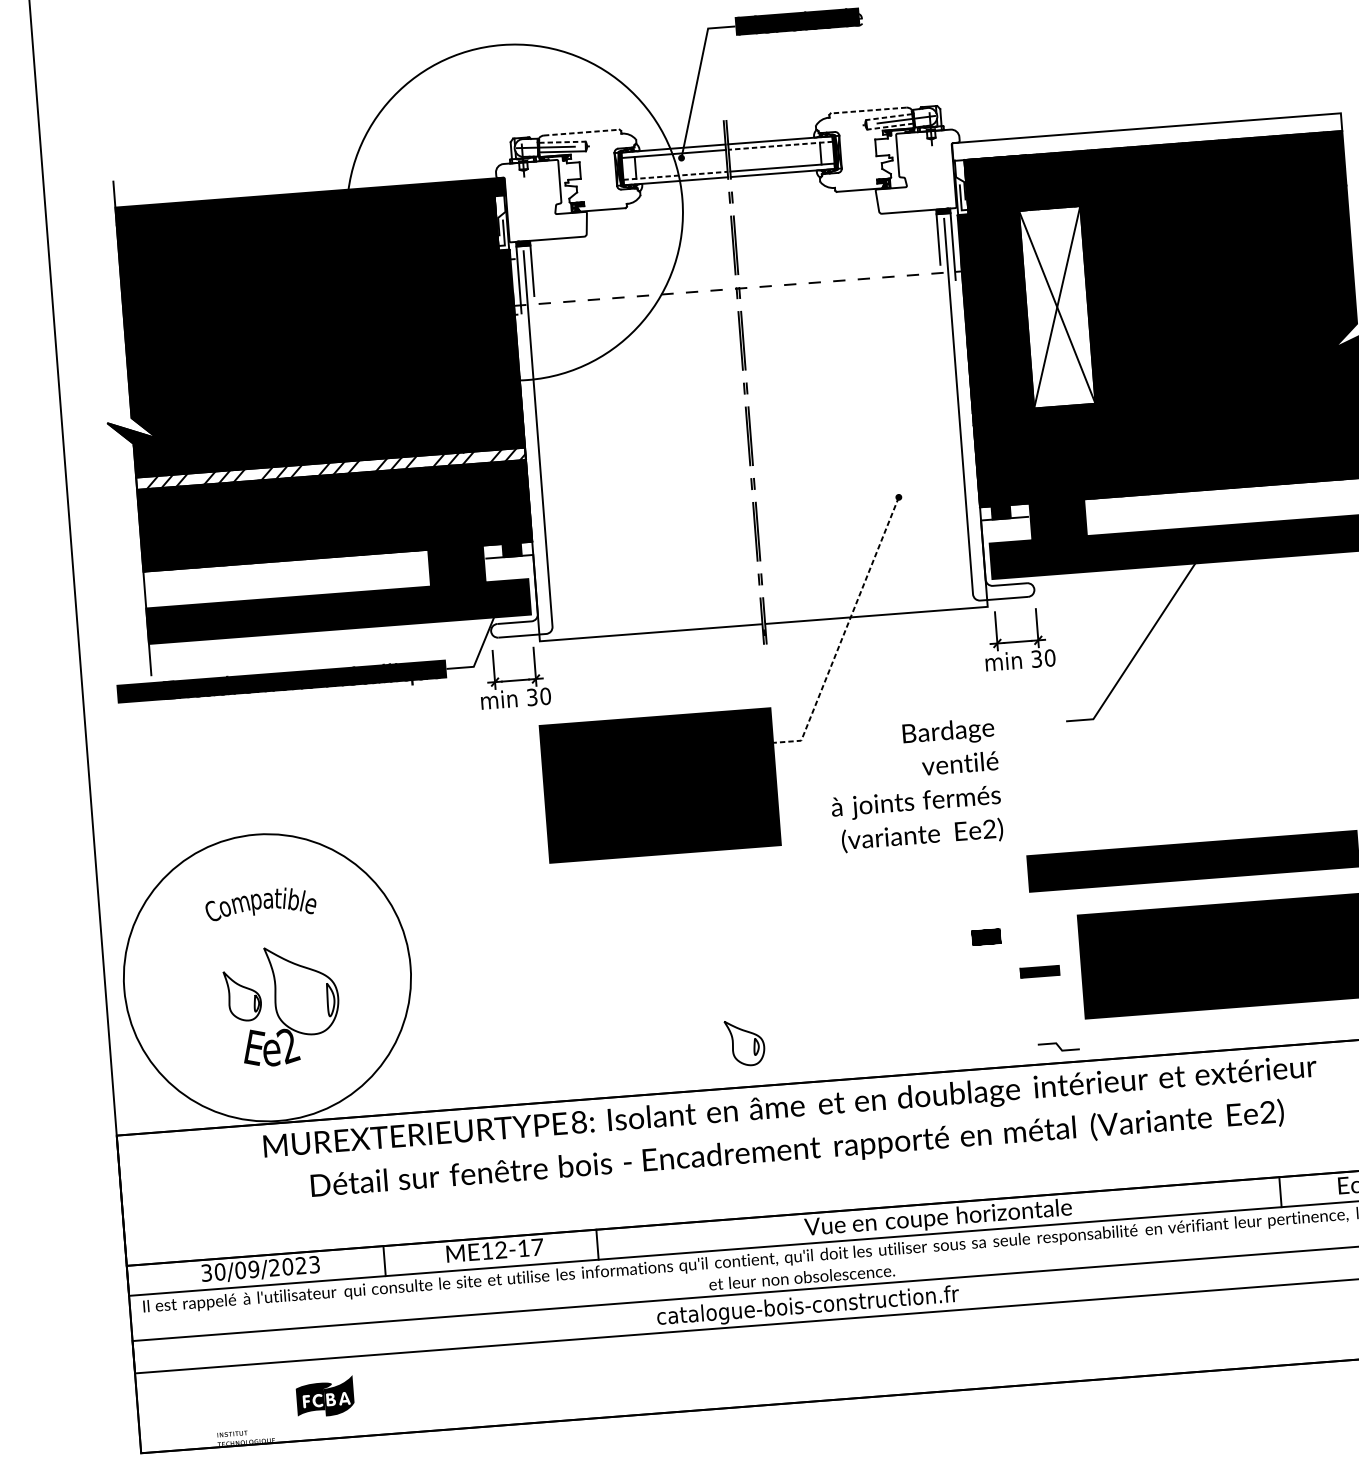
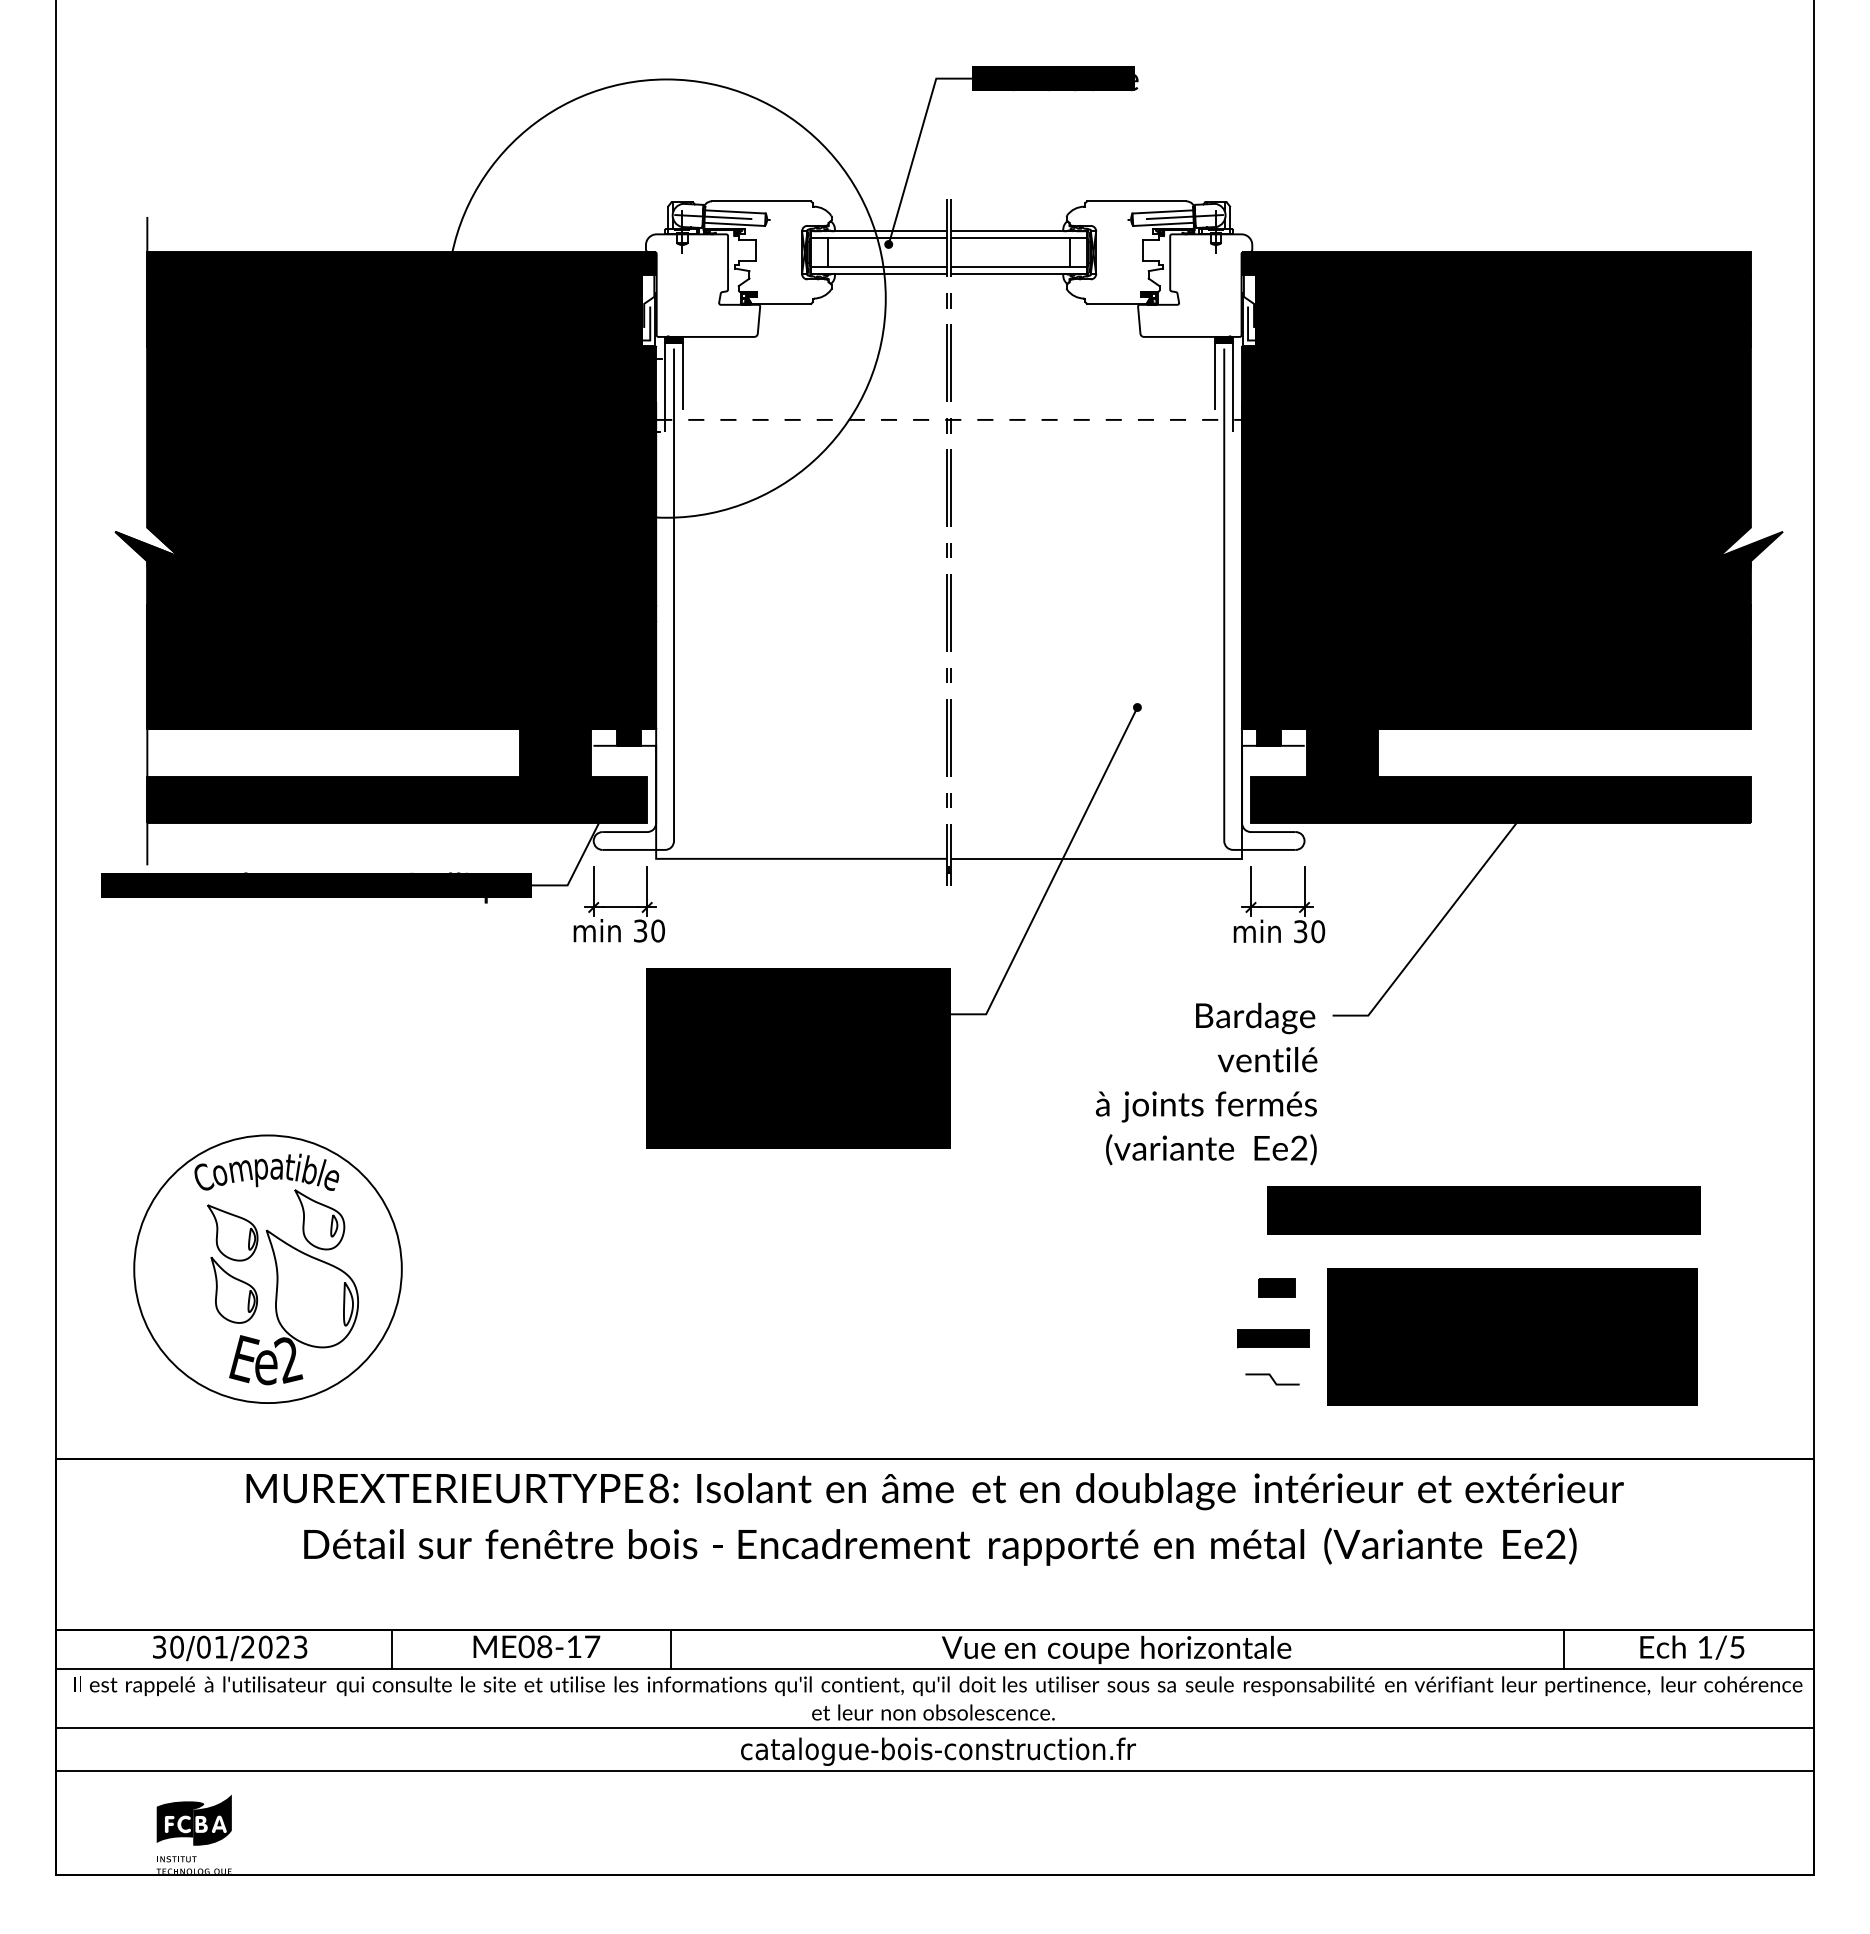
line: (868, 110) -> (1136, 201), dashed -> solid
line: (888, 116) -> (1162, 211), dashed -> solid
line: (890, 126) -> (1163, 224), dashed -> solid
line: (581, 132) -> (761, 201), dashed -> solid
fill: (1147, 136) -> (1496, 263), added
line: (562, 141) -> (735, 211), dashed -> solid
line: (780, 145) -> (1018, 238), dashed -> solid
line: (675, 175) -> (879, 266), dashed -> solid
fill: (1057, 306) -> (1362, 475), added
fill: (330, 468) -> (401, 613), added
line: (844, 632) -> (1053, 877), dashed -> solid
text: (914, 785) -> (1206, 1083), moved
part: (985, 936) -> (1276, 1287), moved
part: (238, 951) -> (232, 1232), added
part: (1039, 971) -> (1273, 1338), size x1.43
circle: (267, 978) -> (267, 1269), size x0.71
part: (744, 1042) -> (319, 1219), moved
line: (1058, 1047) -> (1272, 1379), moved
text: (494, 1250) -> (535, 1646), \c16711848;ME12-17 -> \c16711848;ME08-17
text: (254, 1268) -> (221, 1646), 30/09/2023 -> 30/01/2023
part: (324, 1396) -> (193, 1819), moved

